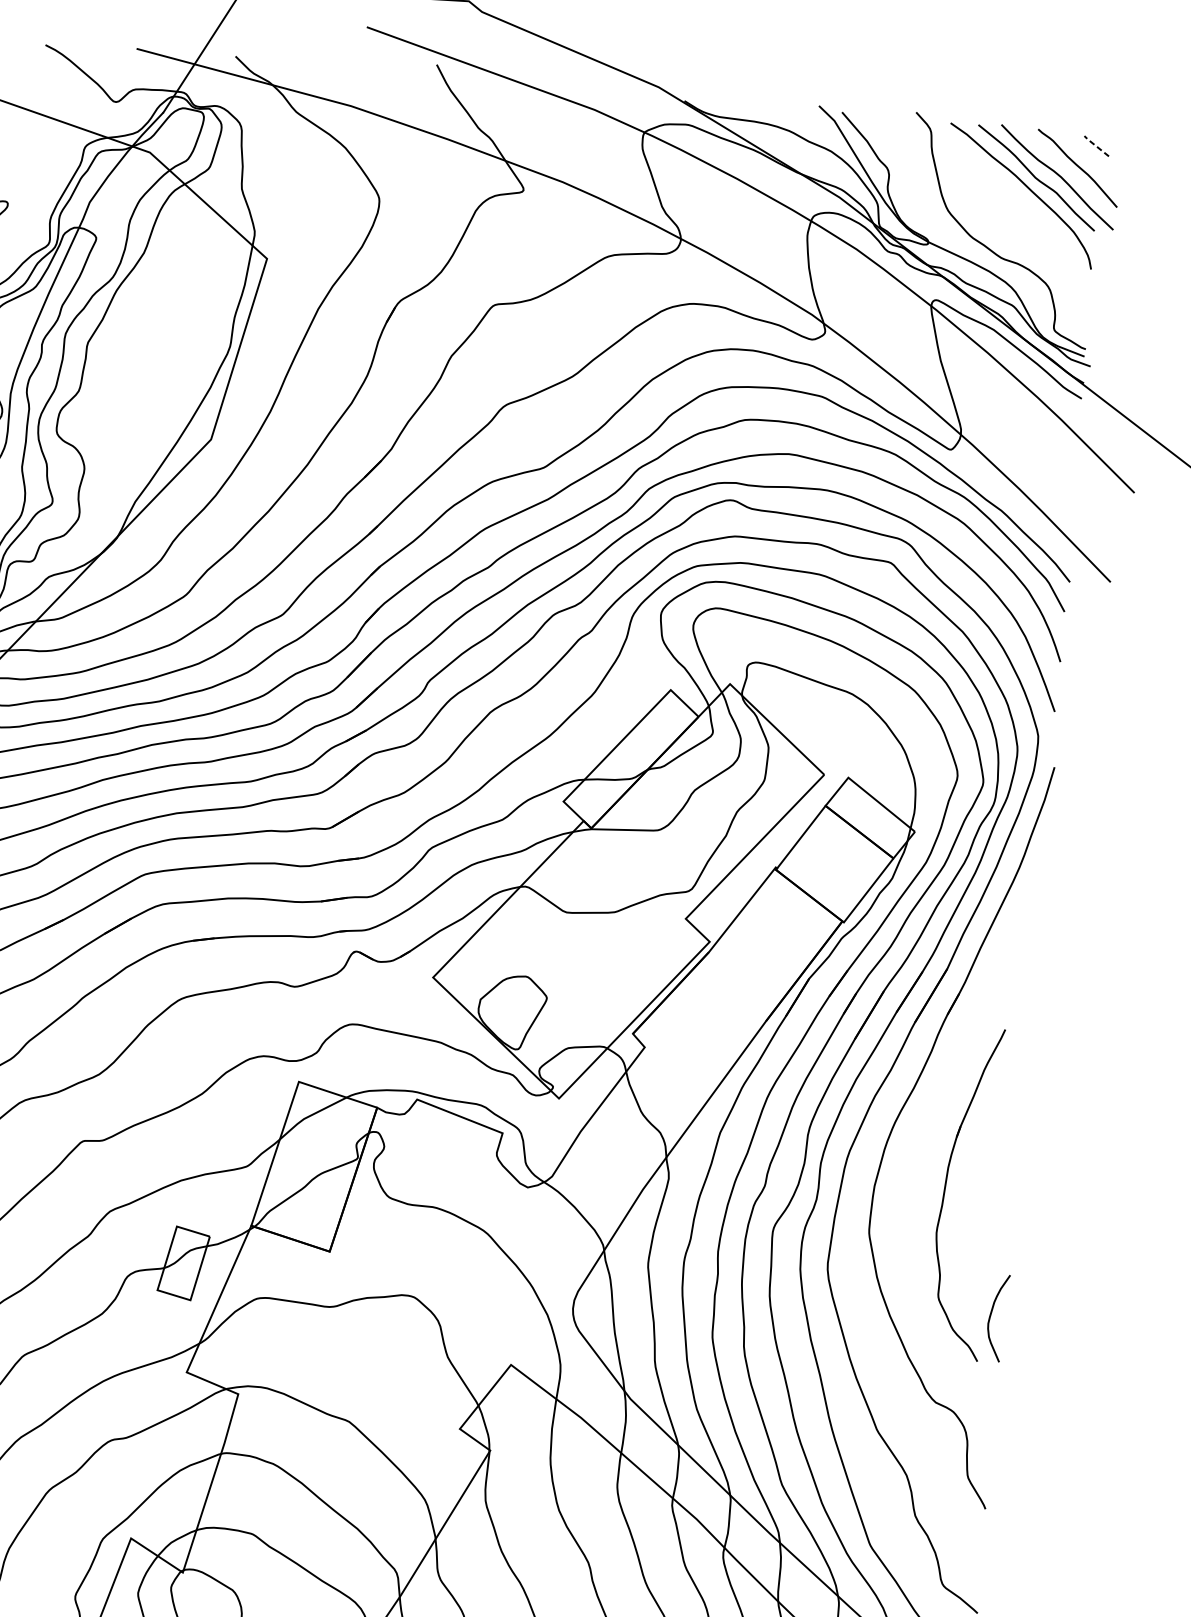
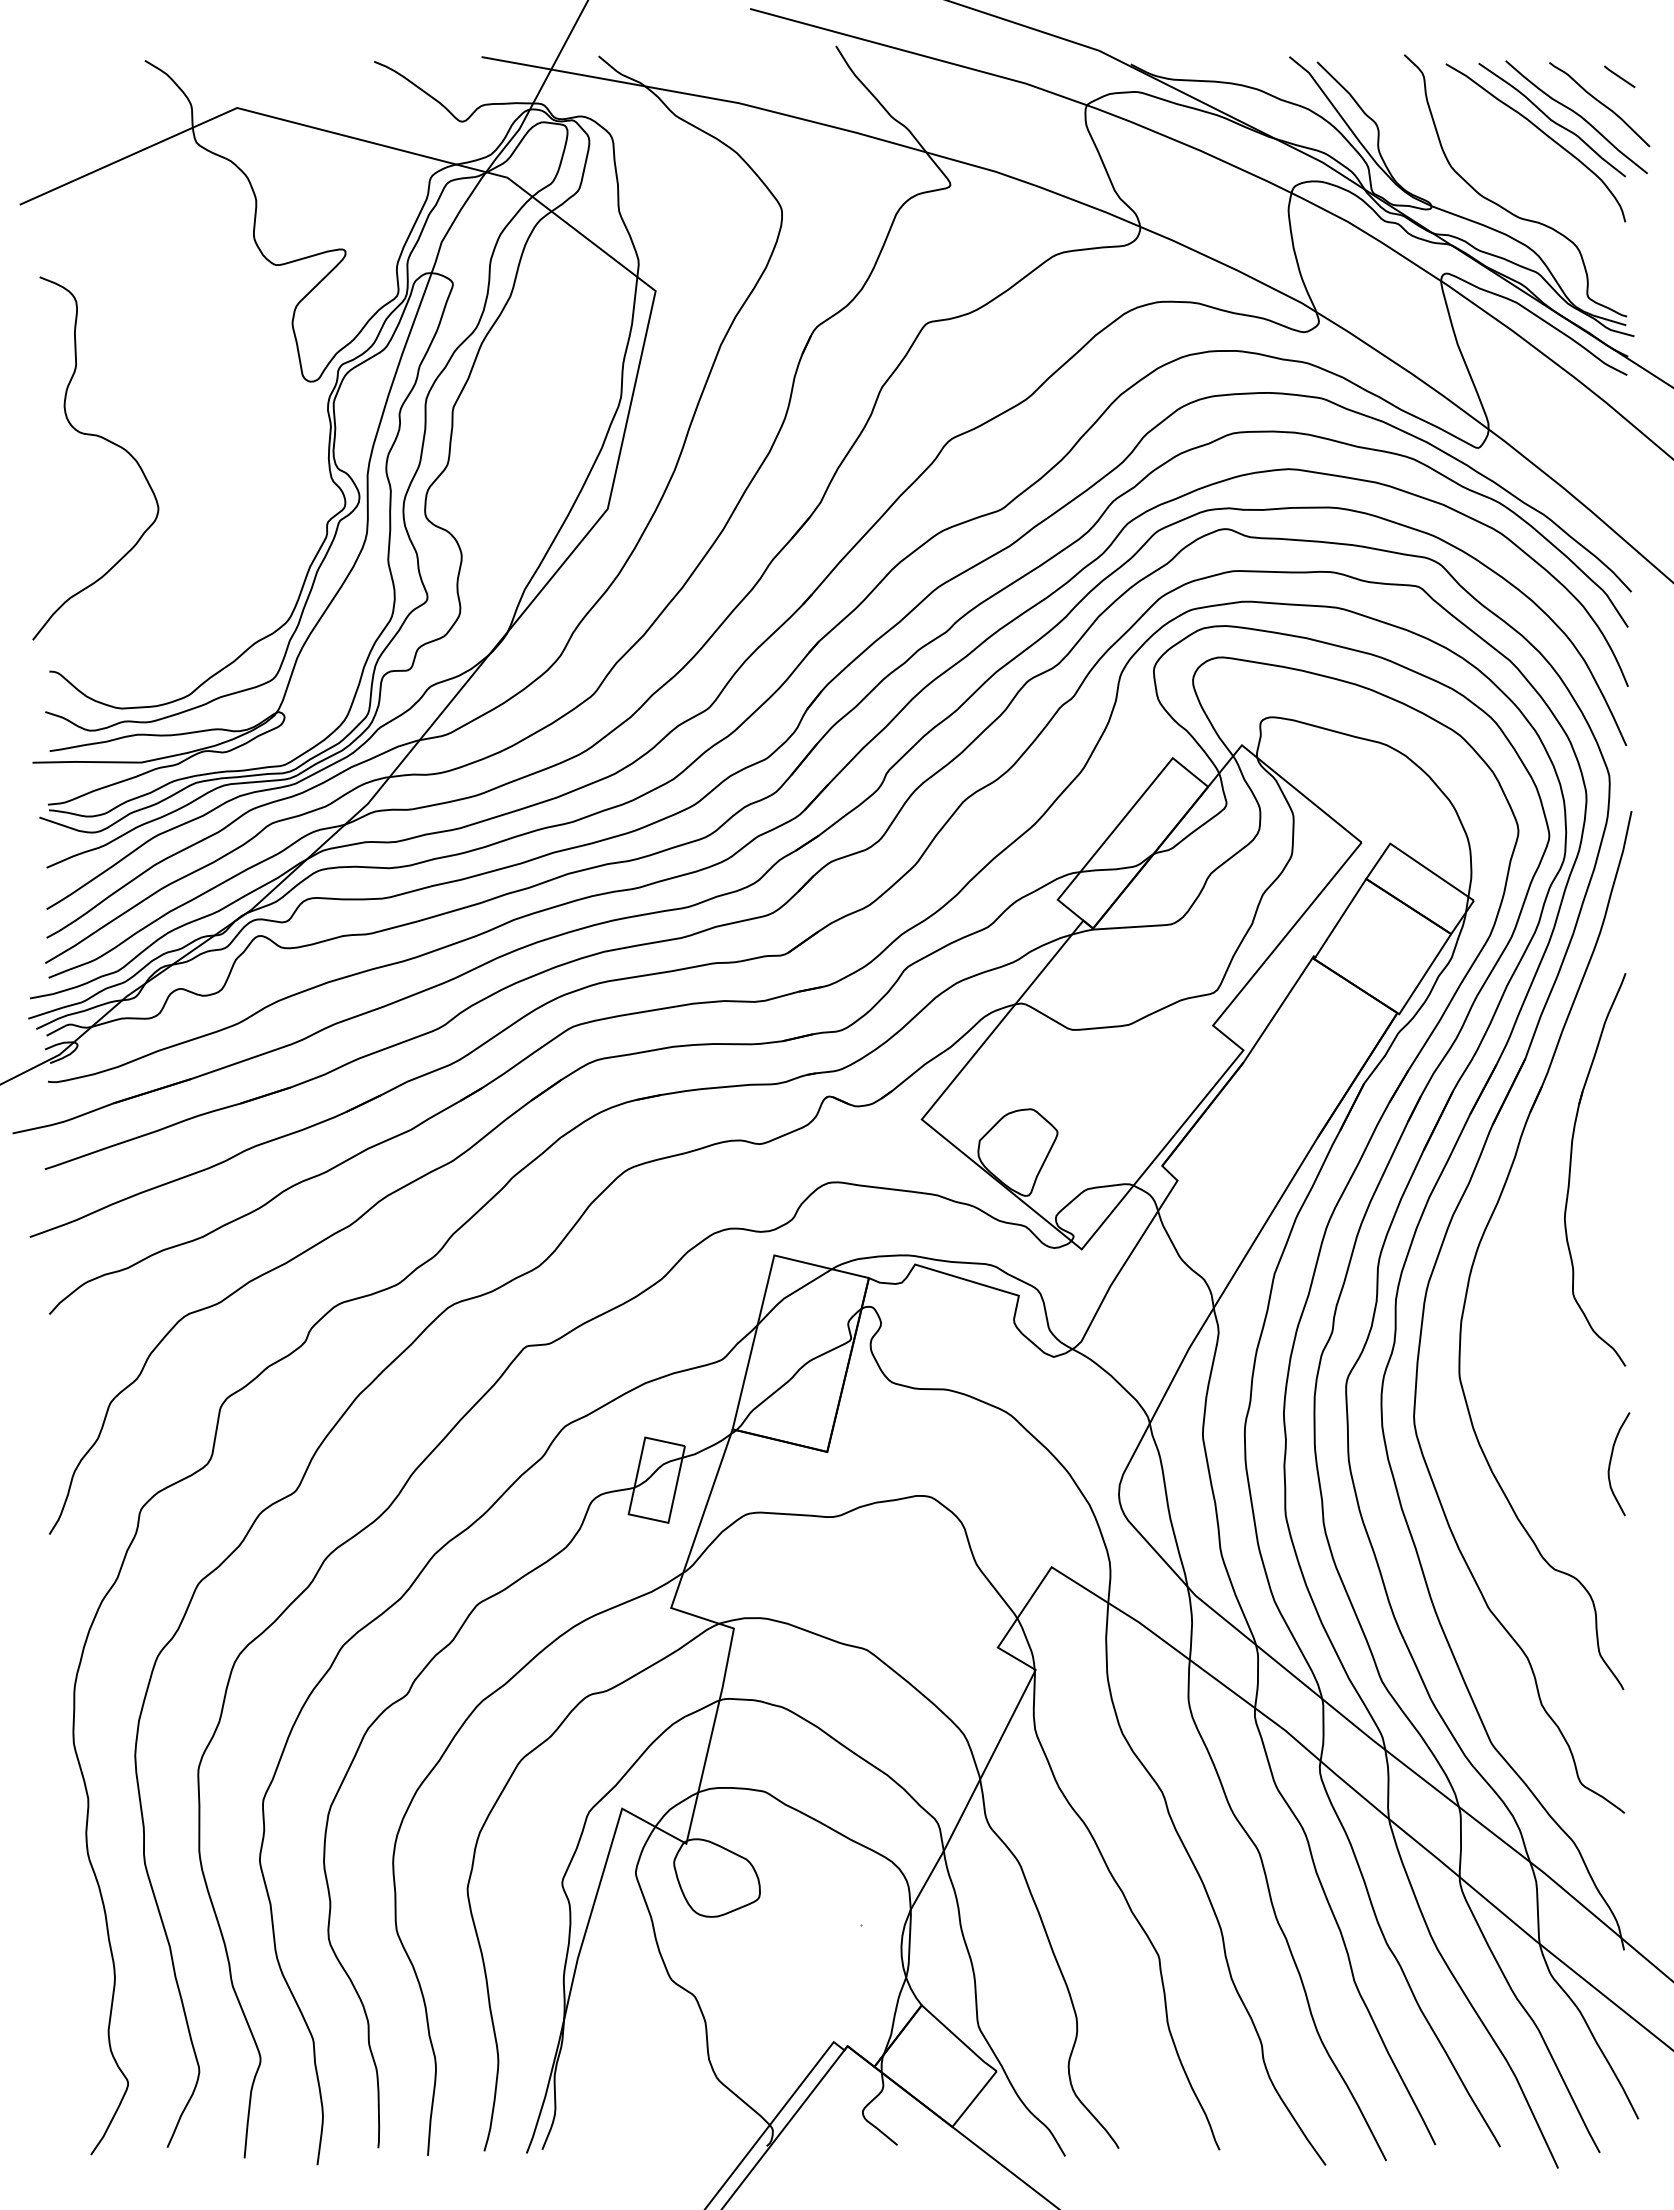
line: (1095, 145) -> (1618, 76), dashed -> solid
part: (945, 1189) -> (1571, 1167), moved

